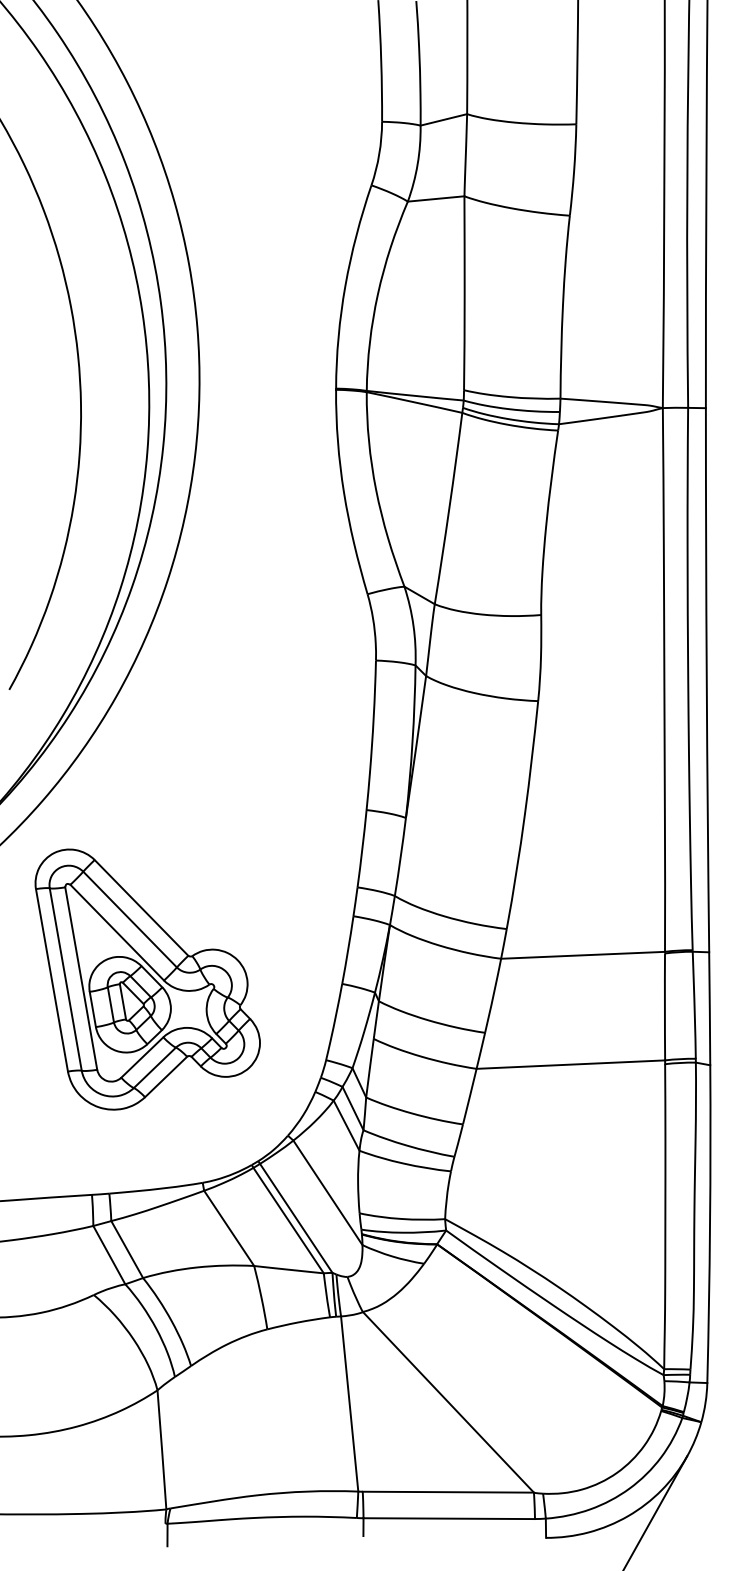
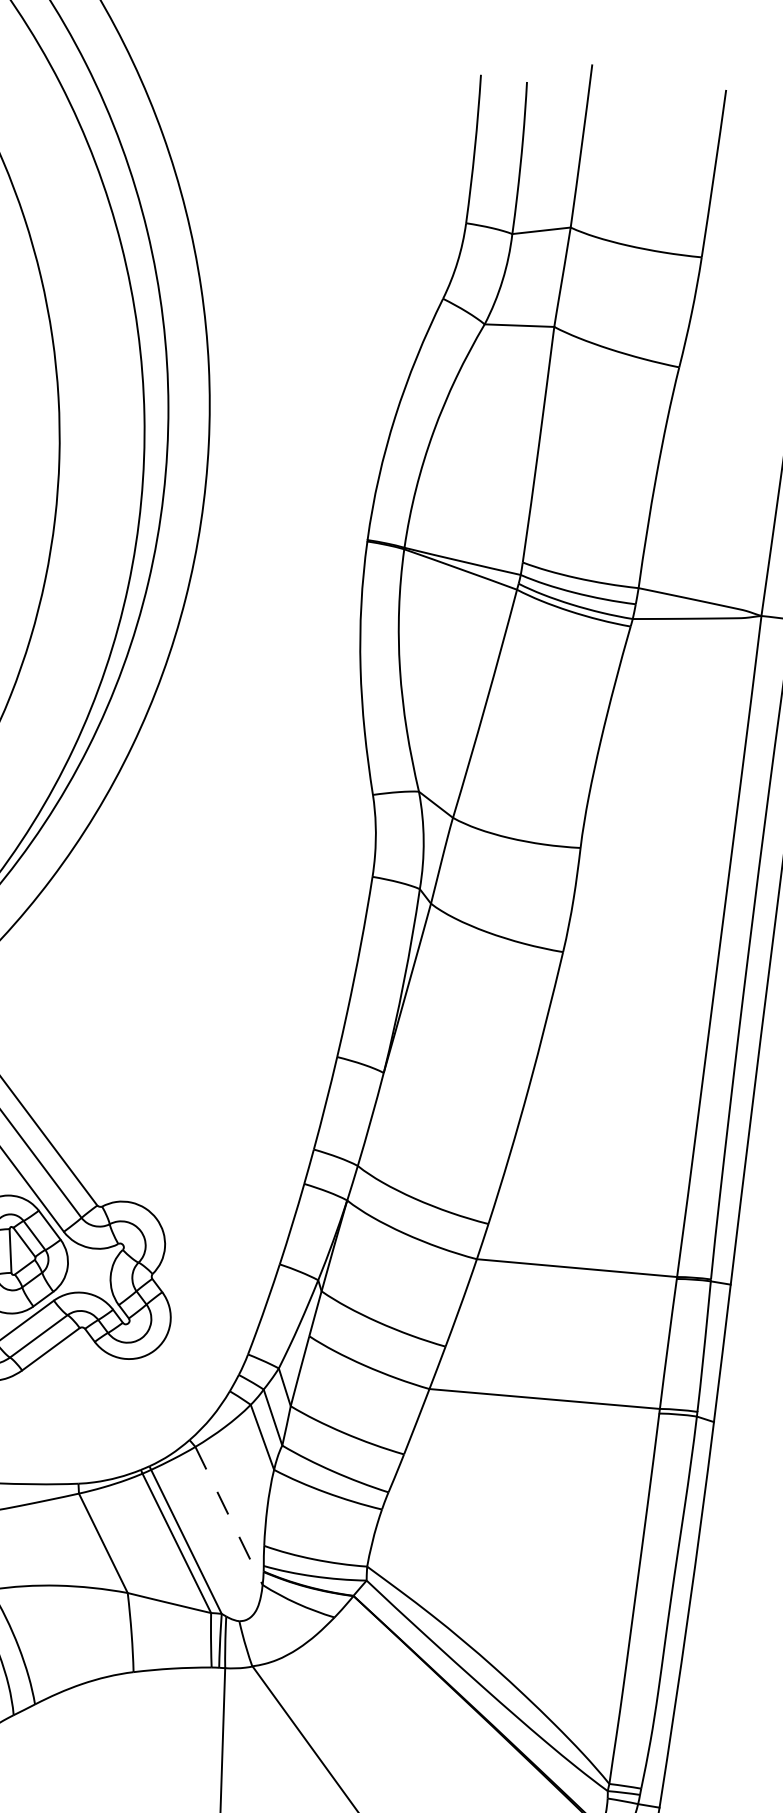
line: (327, 1192) -> (228, 1515), solid -> dashed

